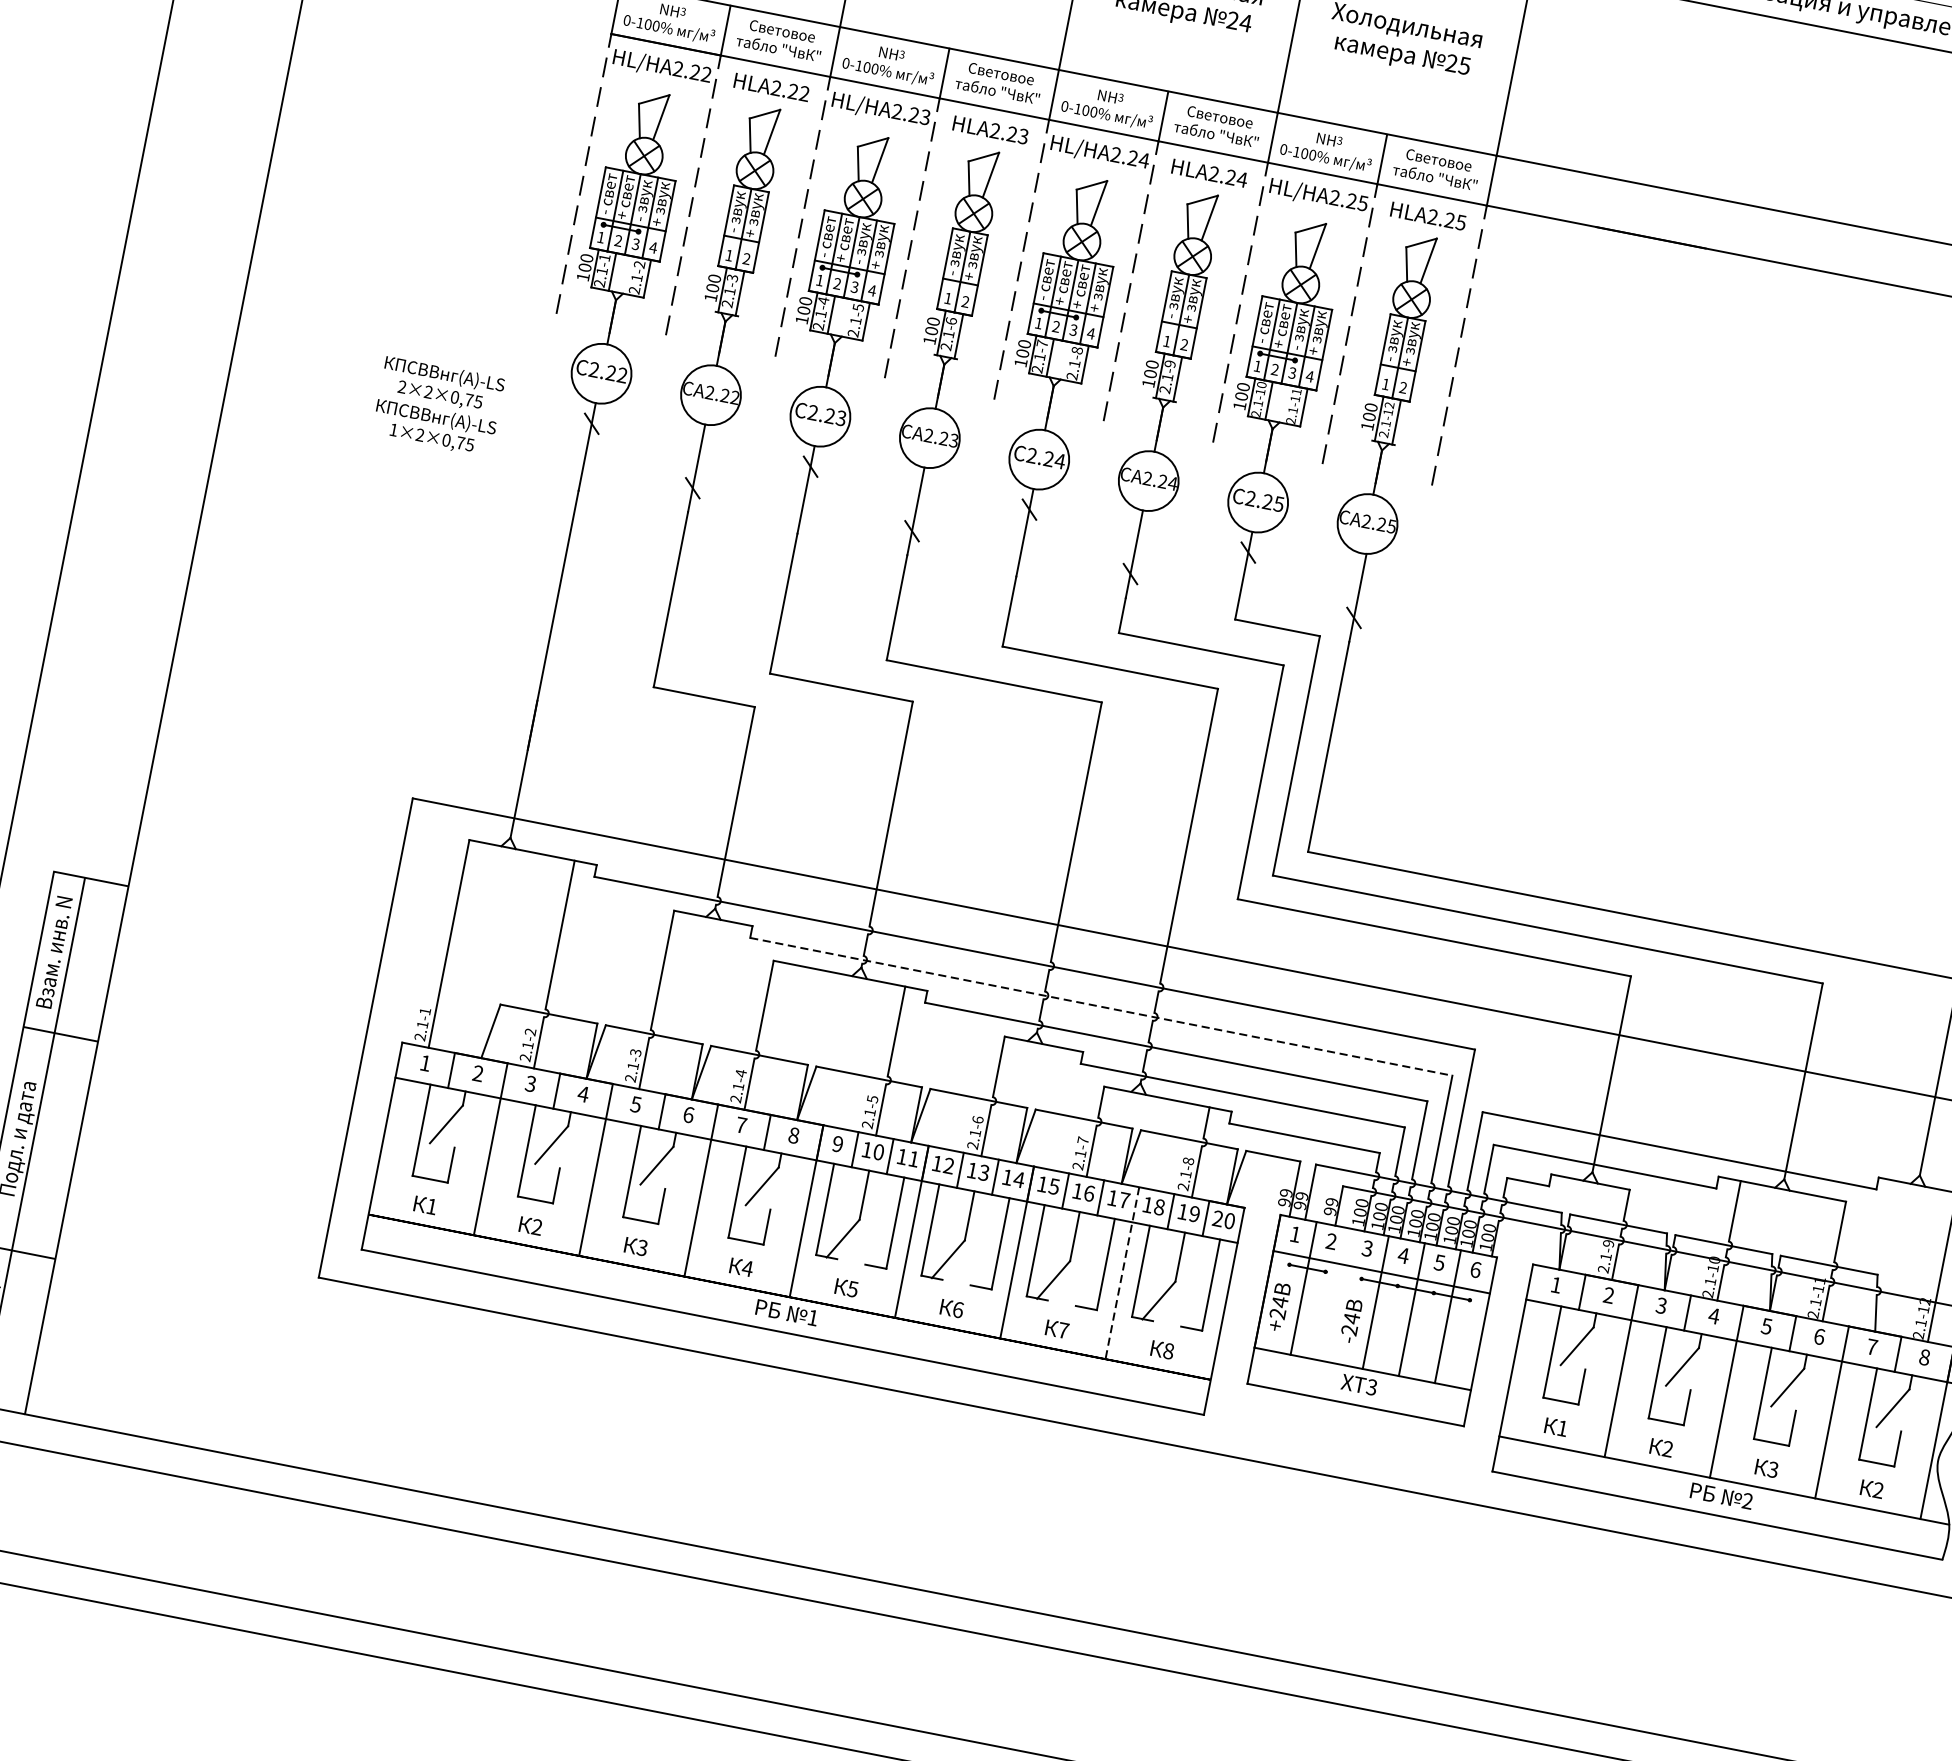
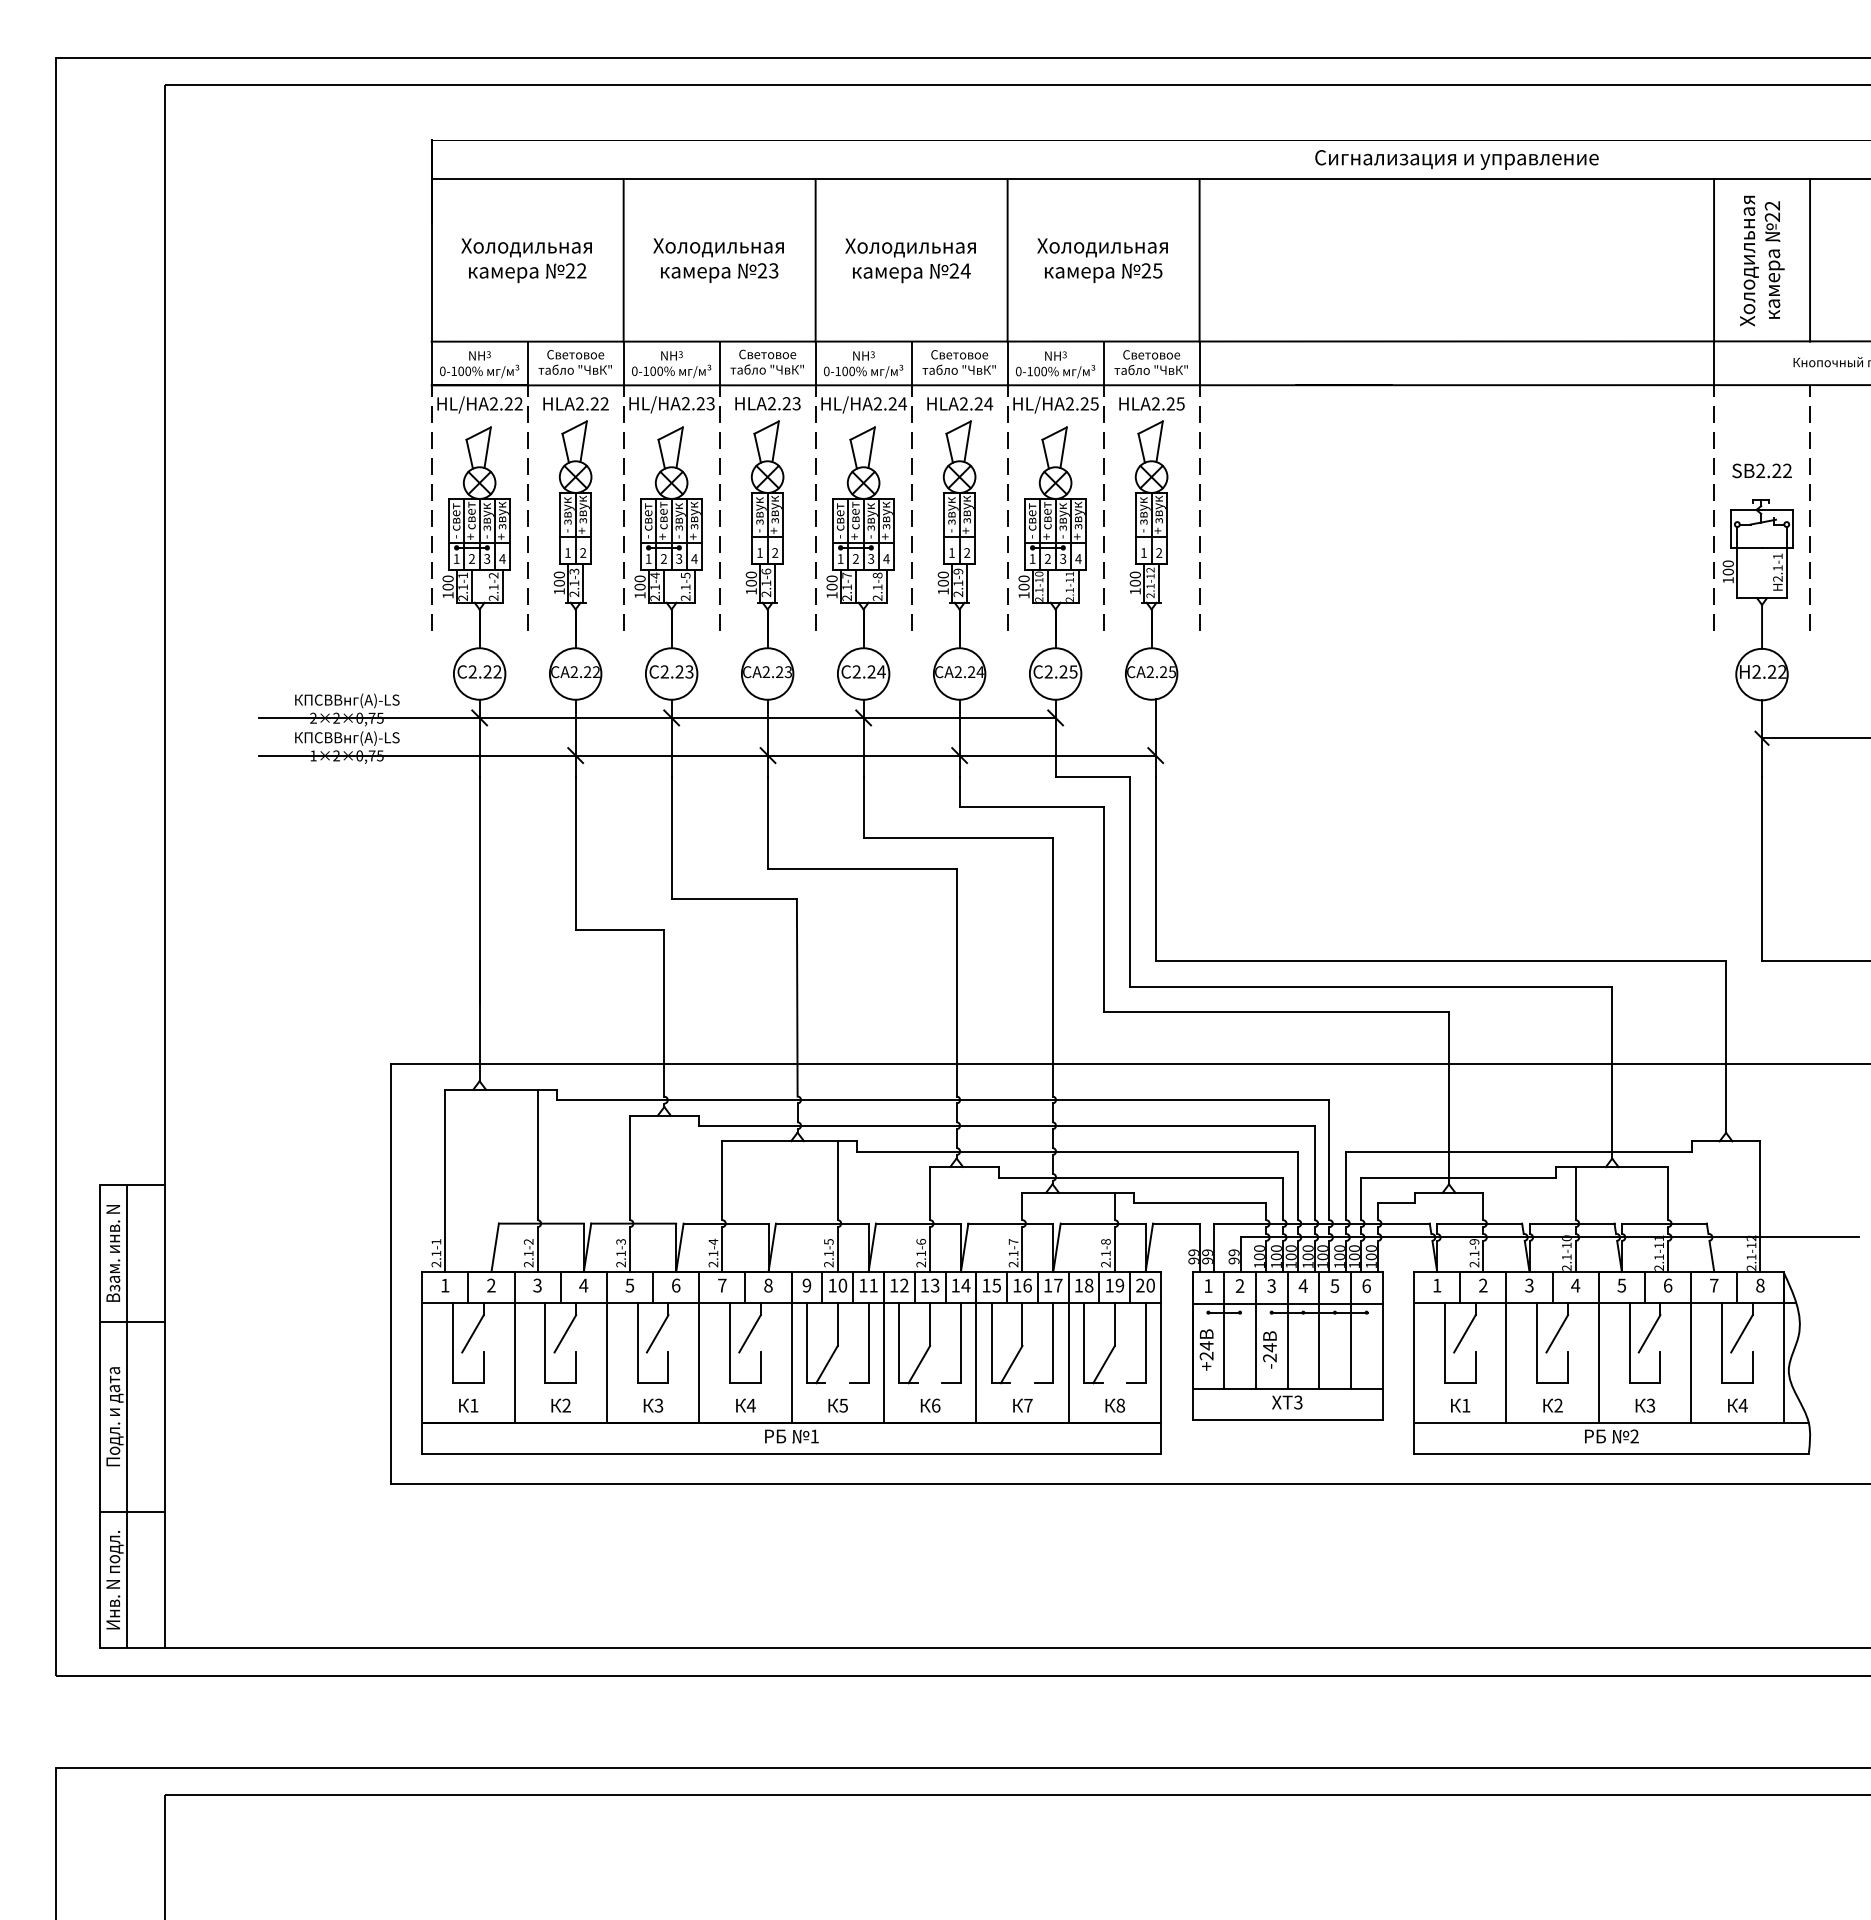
text: (1082, 286) -> (871, 520), + свет -> - звук
line: (793, 462) -> (656, 717), added
line: (841, 517) -> (706, 755), added
line: (1101, 1006) -> (1006, 1125), dashed -> solid
line: (1122, 1273) -> (1068, 1347), dashed -> solid
line: (1339, 1295) -> (1255, 1330), added
text: (1877, 1490) -> (1742, 1405), 2 -> 4

